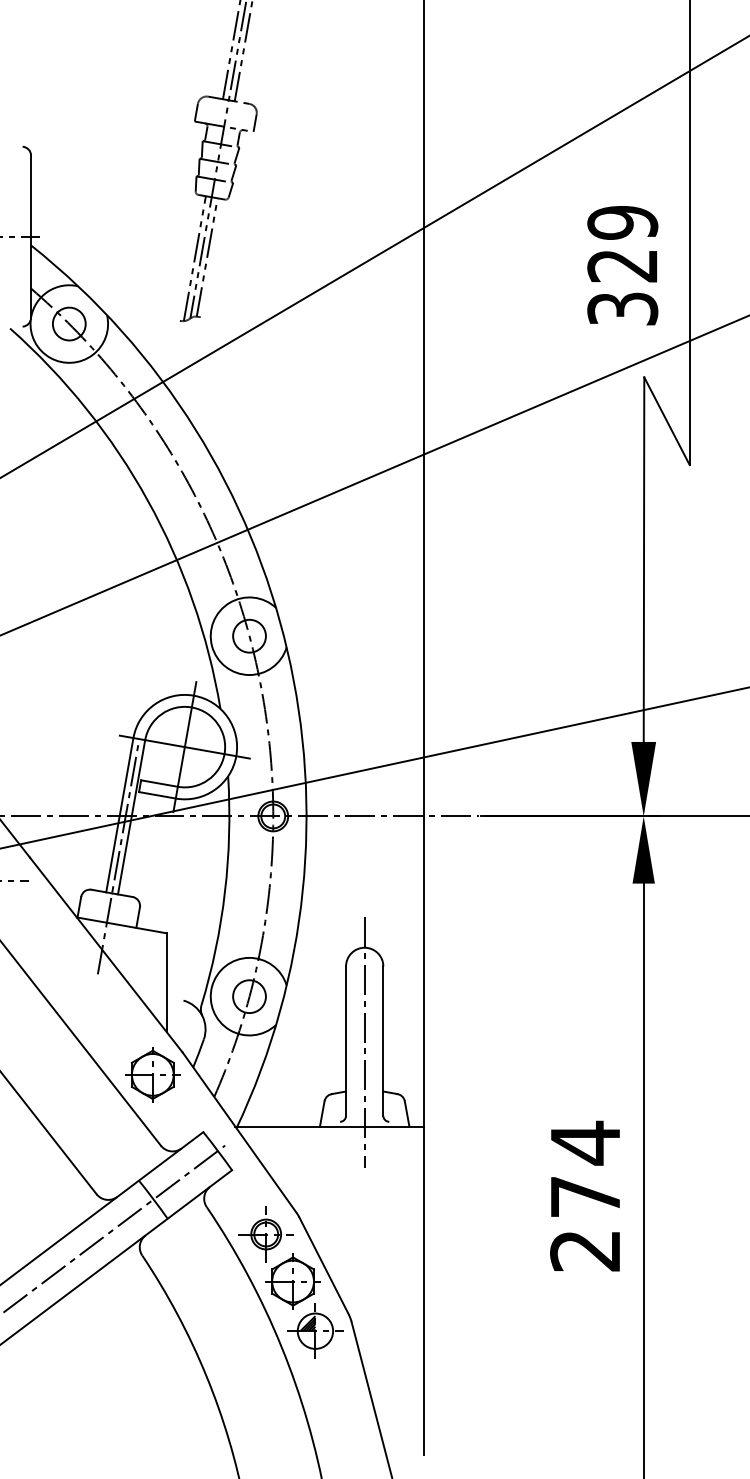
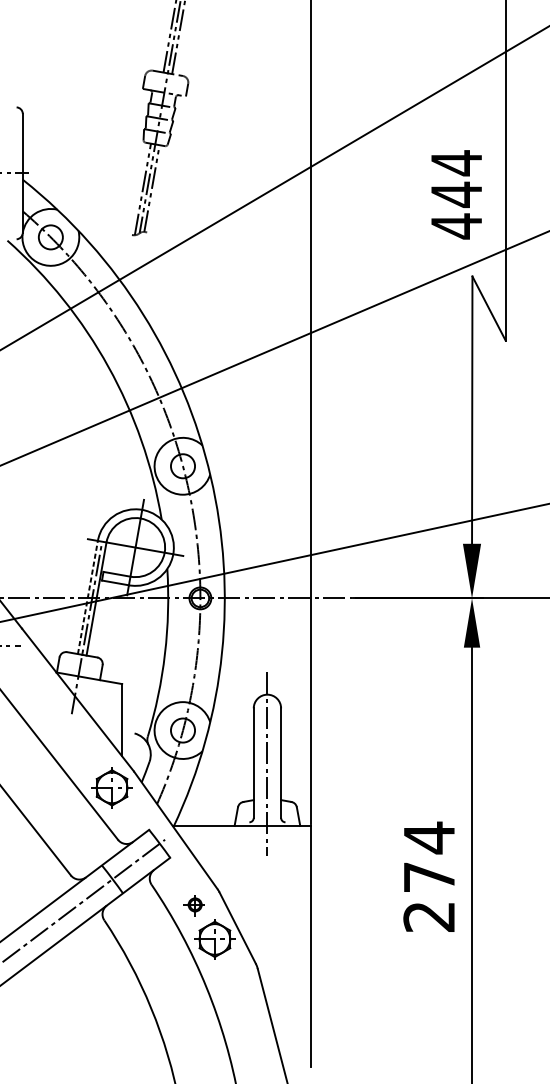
text: (622, 266) -> (456, 195), 329 -> 444
line: (119, 814) -> (87, 596), solid -> dashed
part: (265, 1234) -> (194, 904), size x0.6
part: (315, 1330) -> (231, 975), removed

